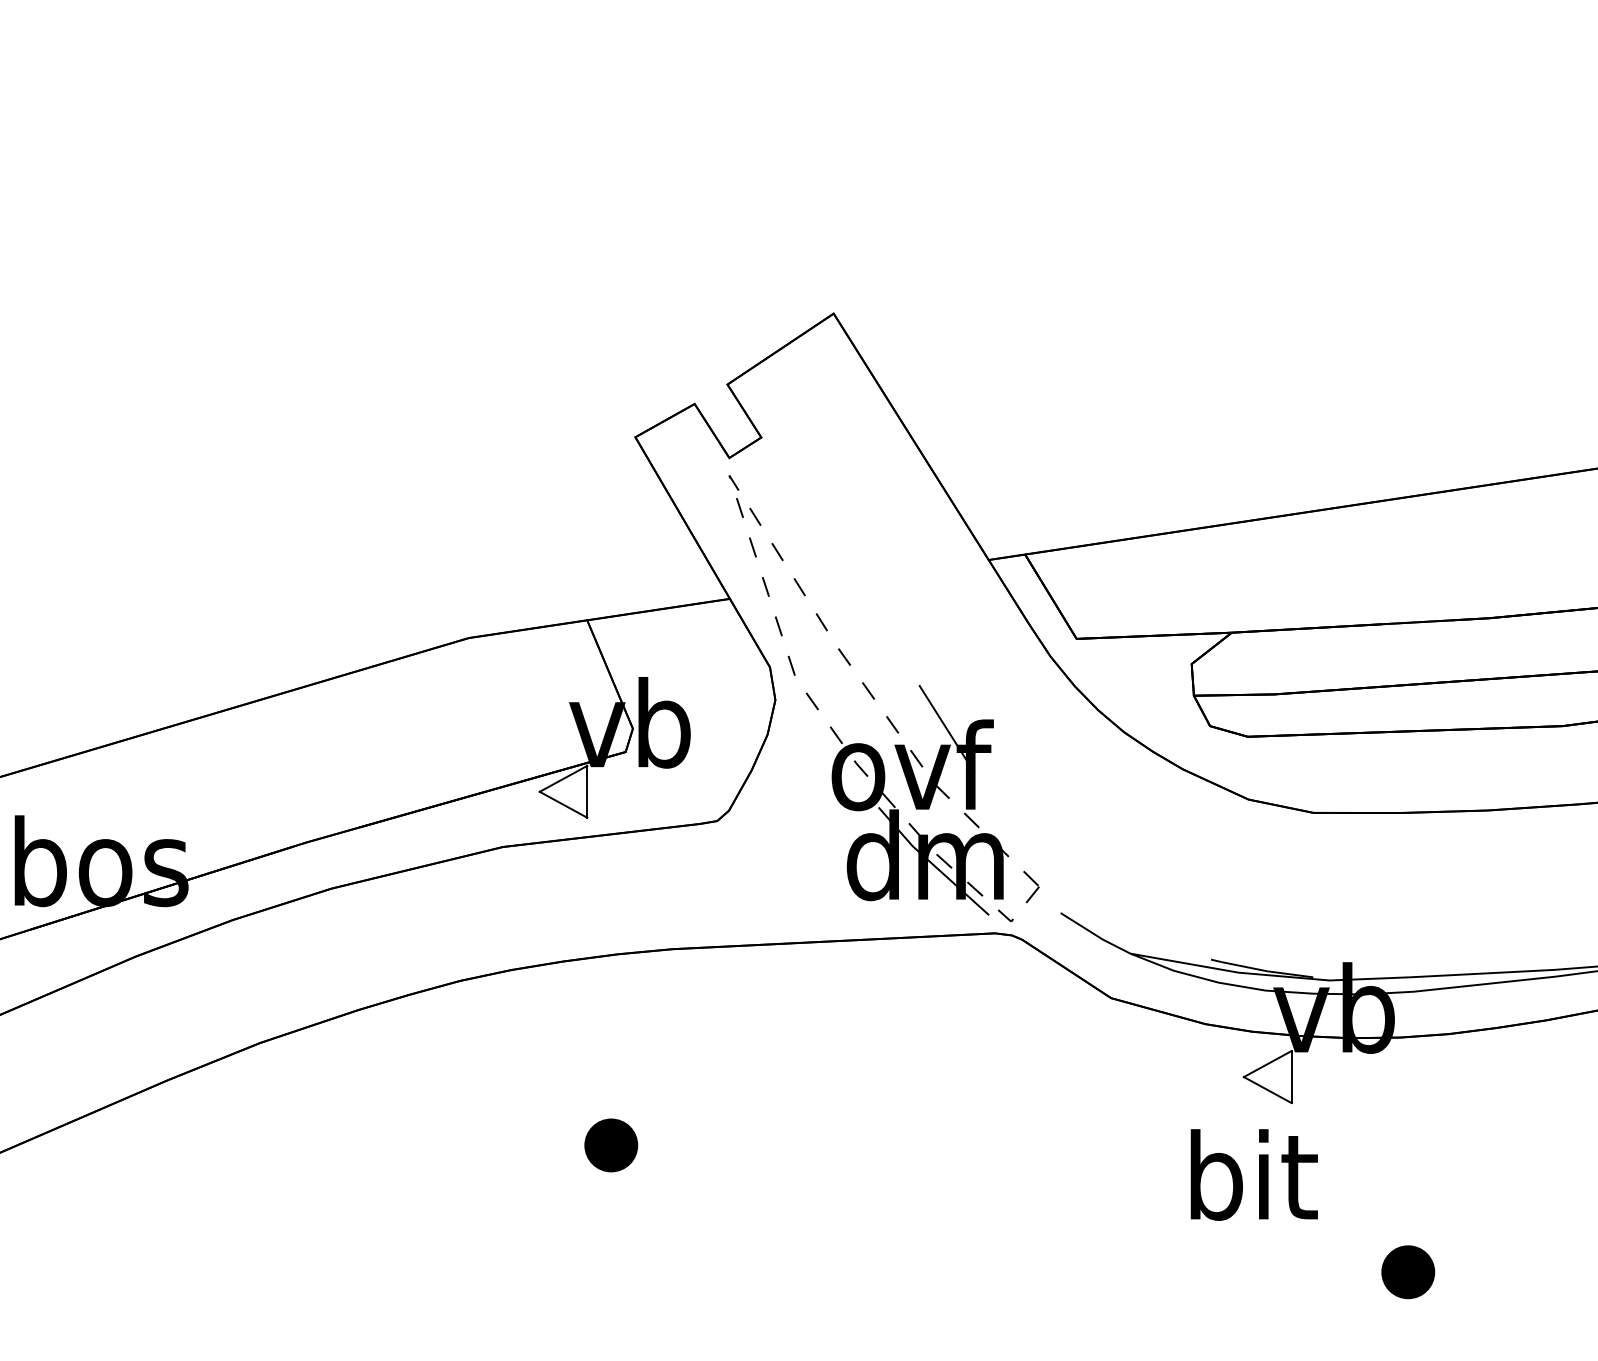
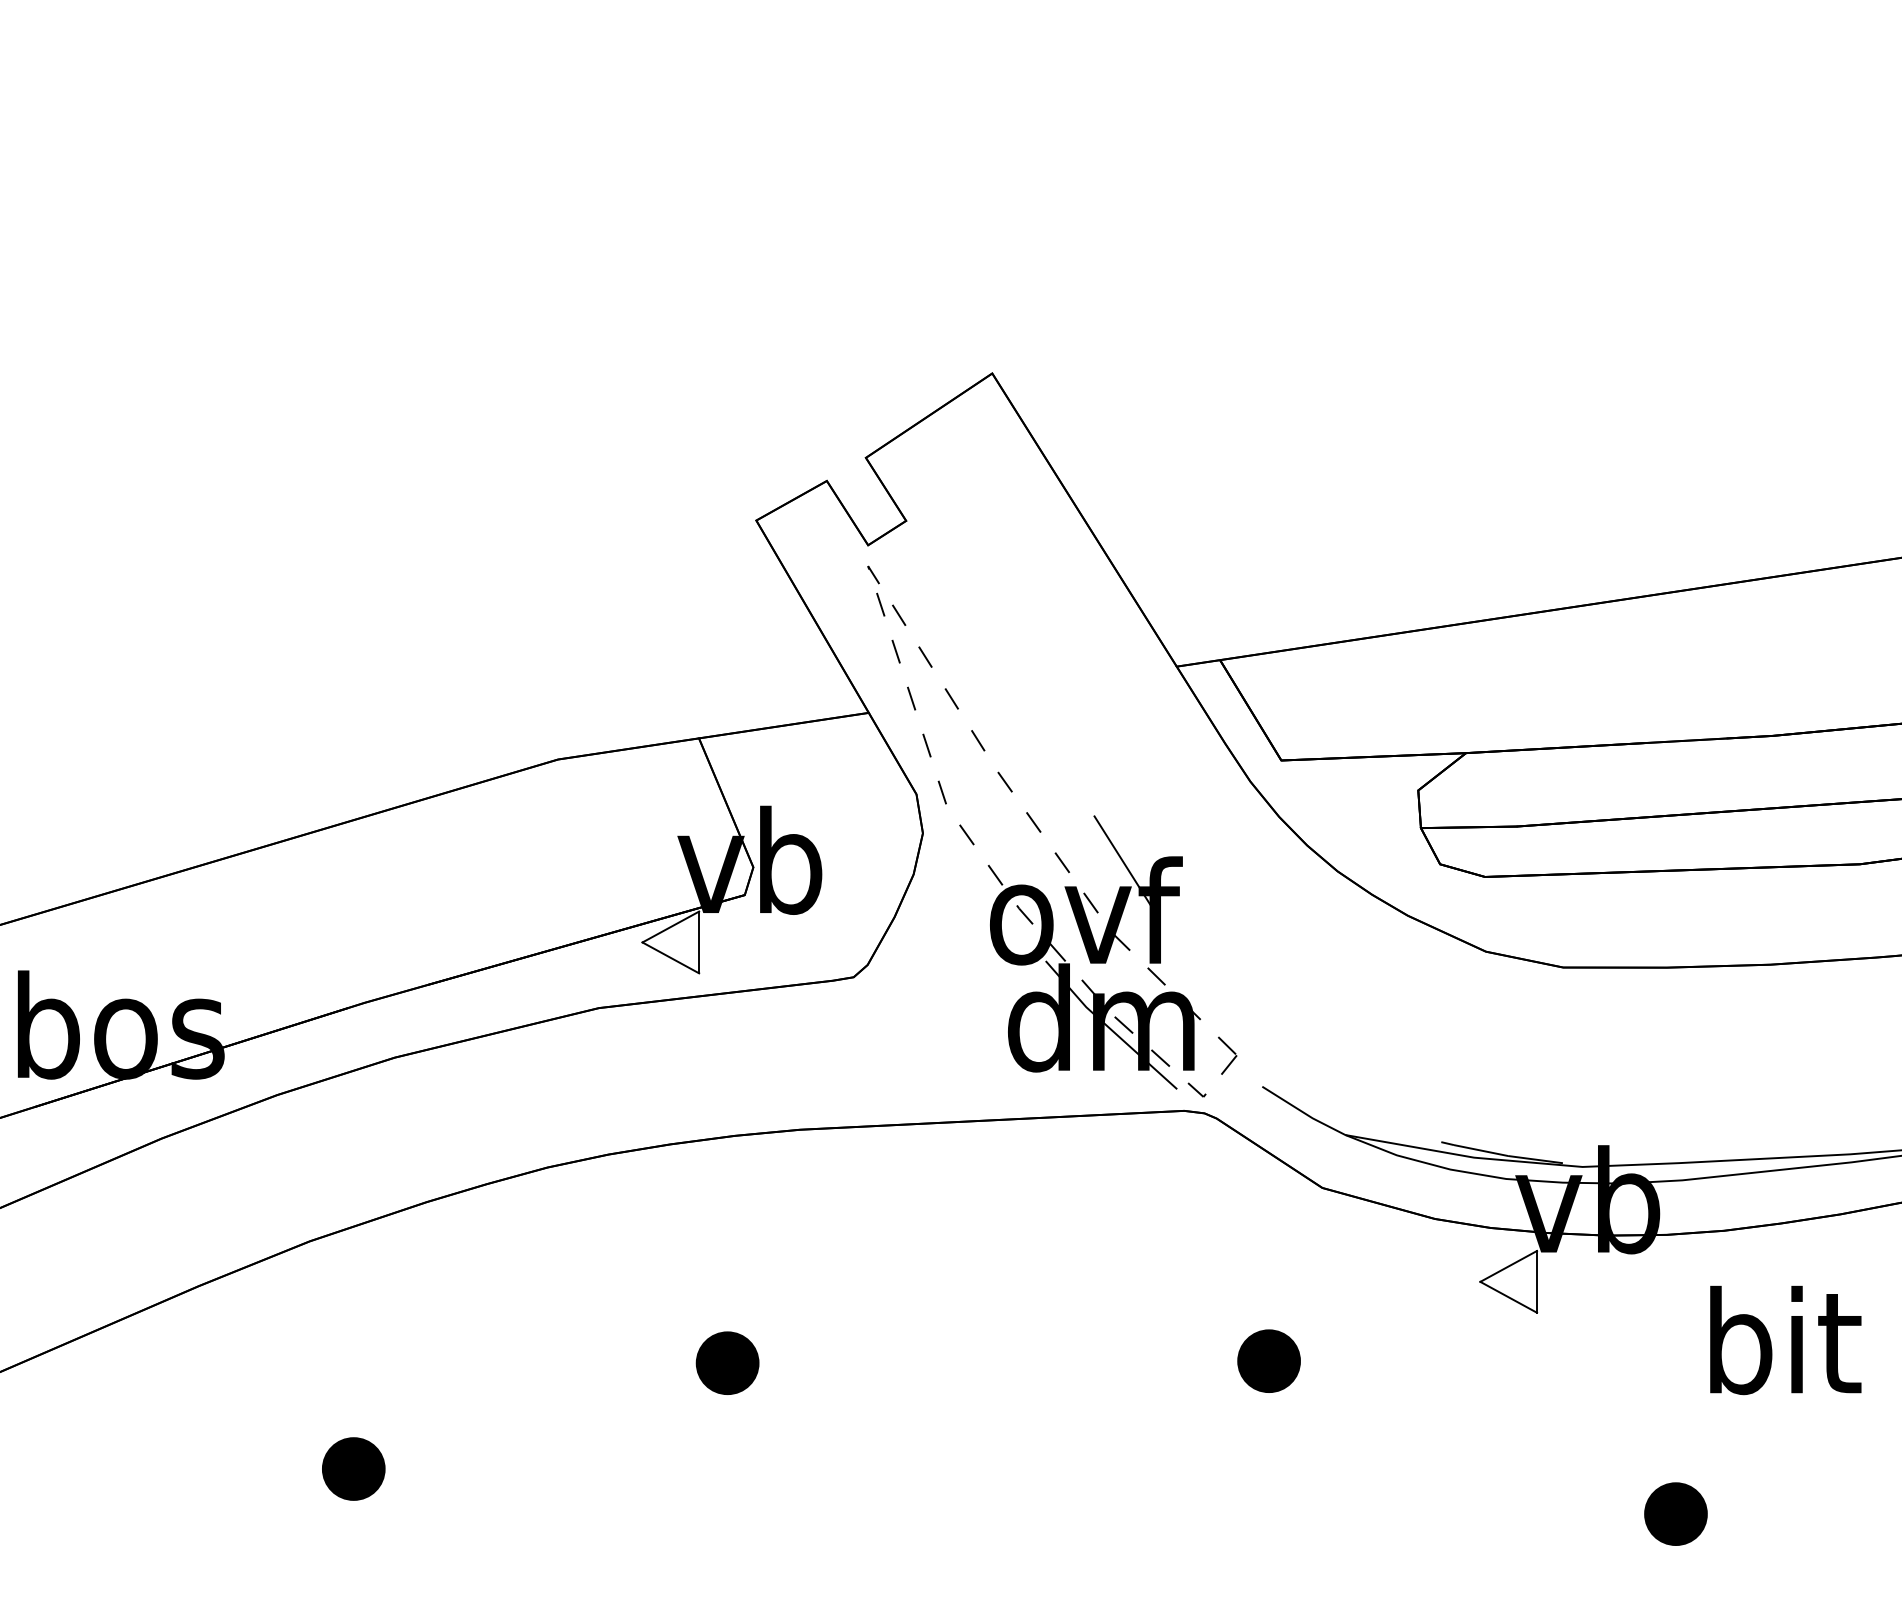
part: (1065, 1143) -> (1268, 1360), added
text: (1254, 1175) -> (1785, 1340), moved
part: (296, 1233) -> (353, 1468), added

